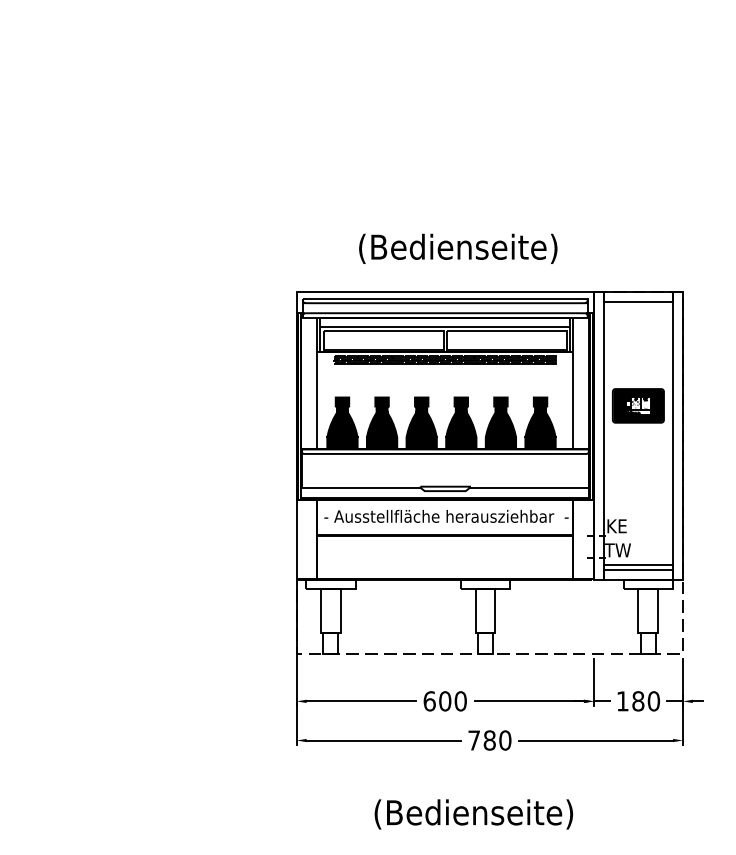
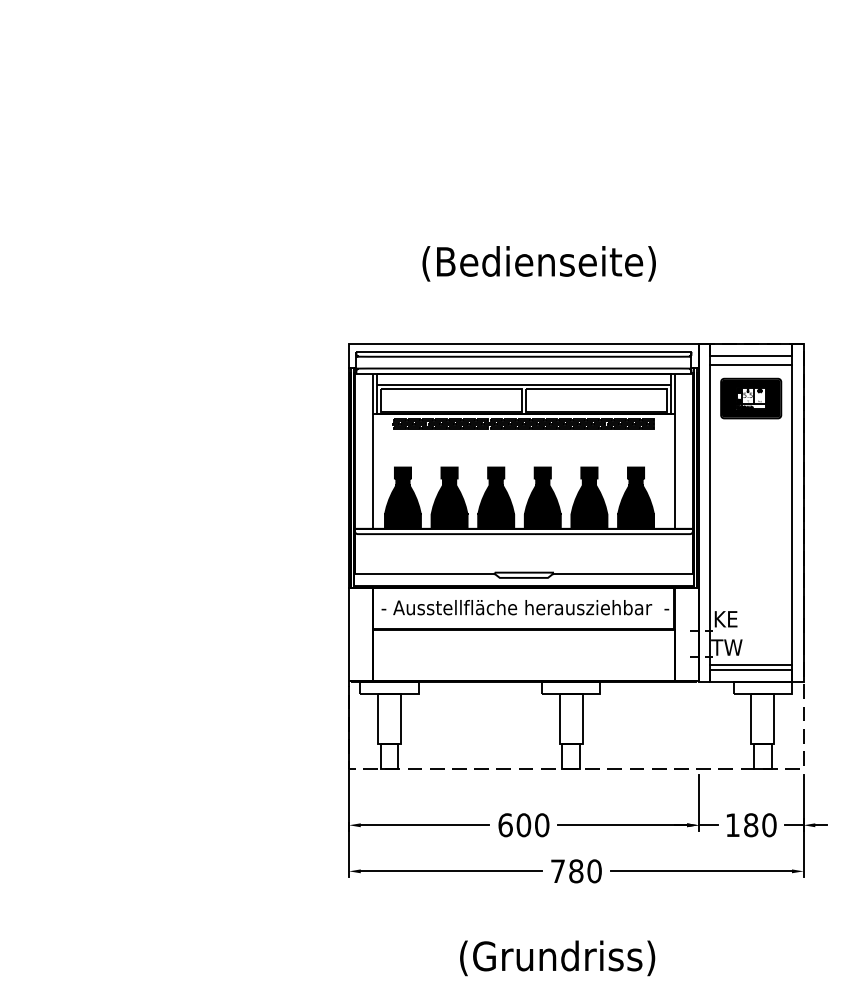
text: (457, 248) -> (538, 263), moved
line: (637, 310) -> (750, 365), added
part: (638, 405) -> (751, 398), moved
text: (473, 814) -> (557, 958), (Bedienseite) -> (Grundriss)

